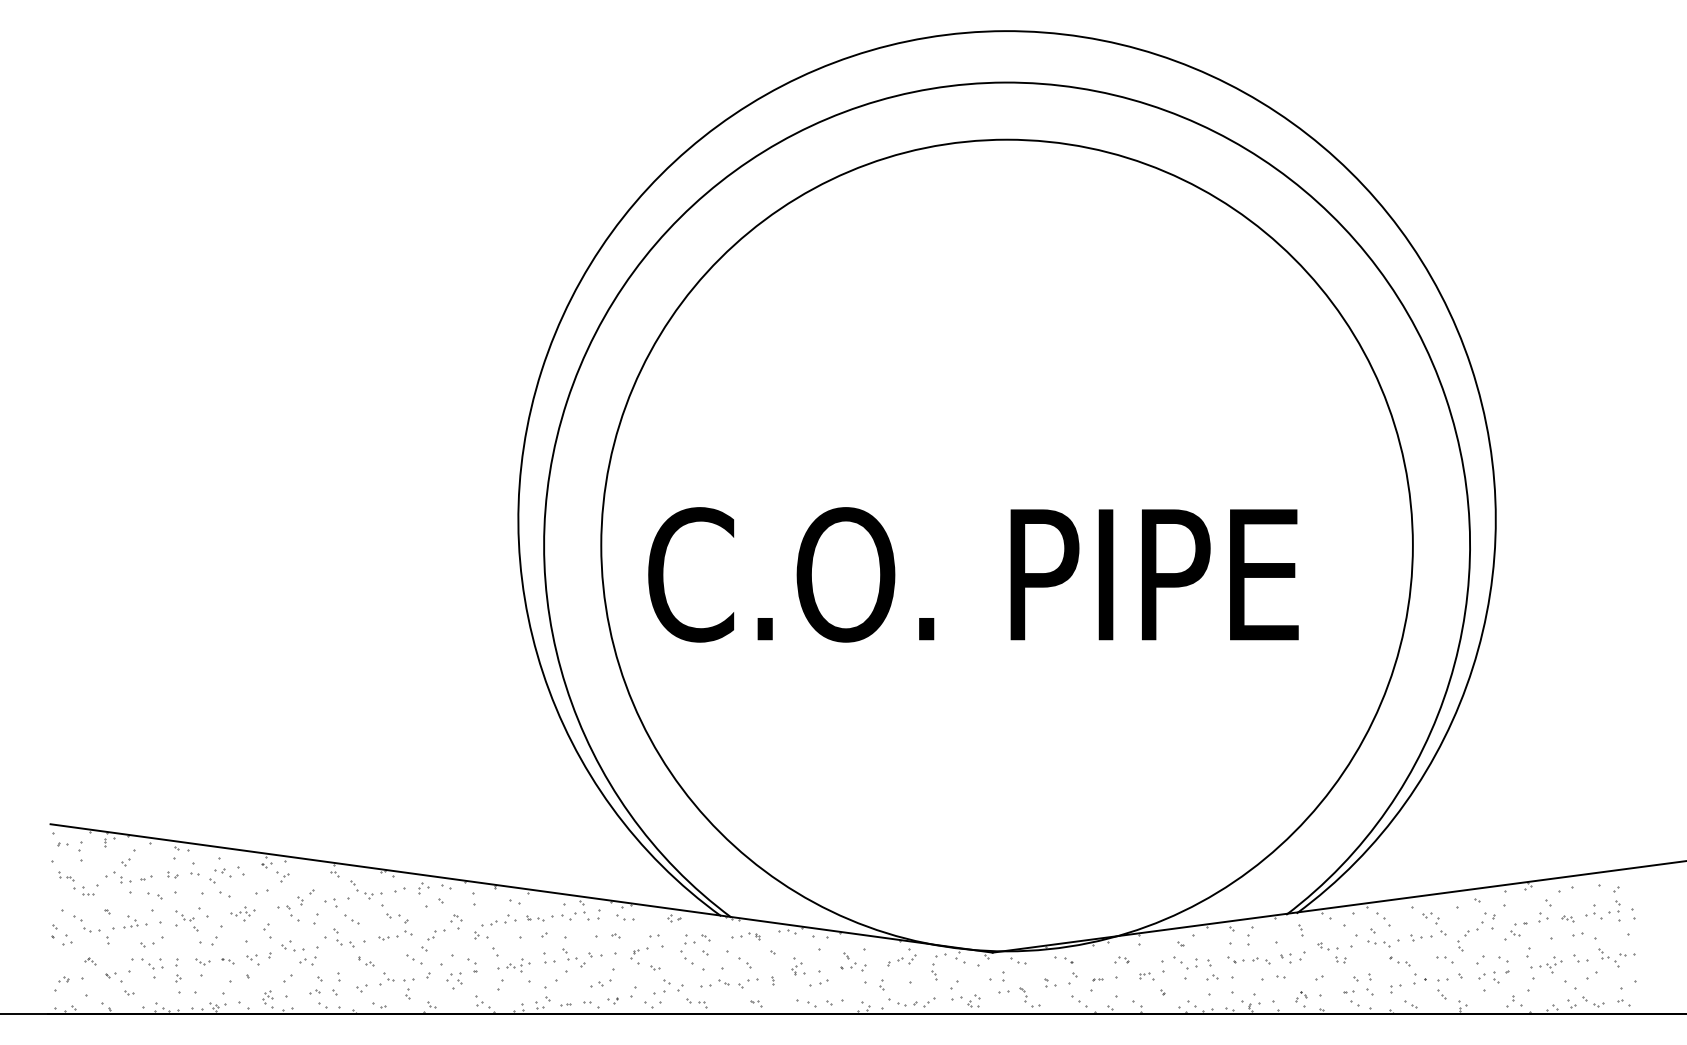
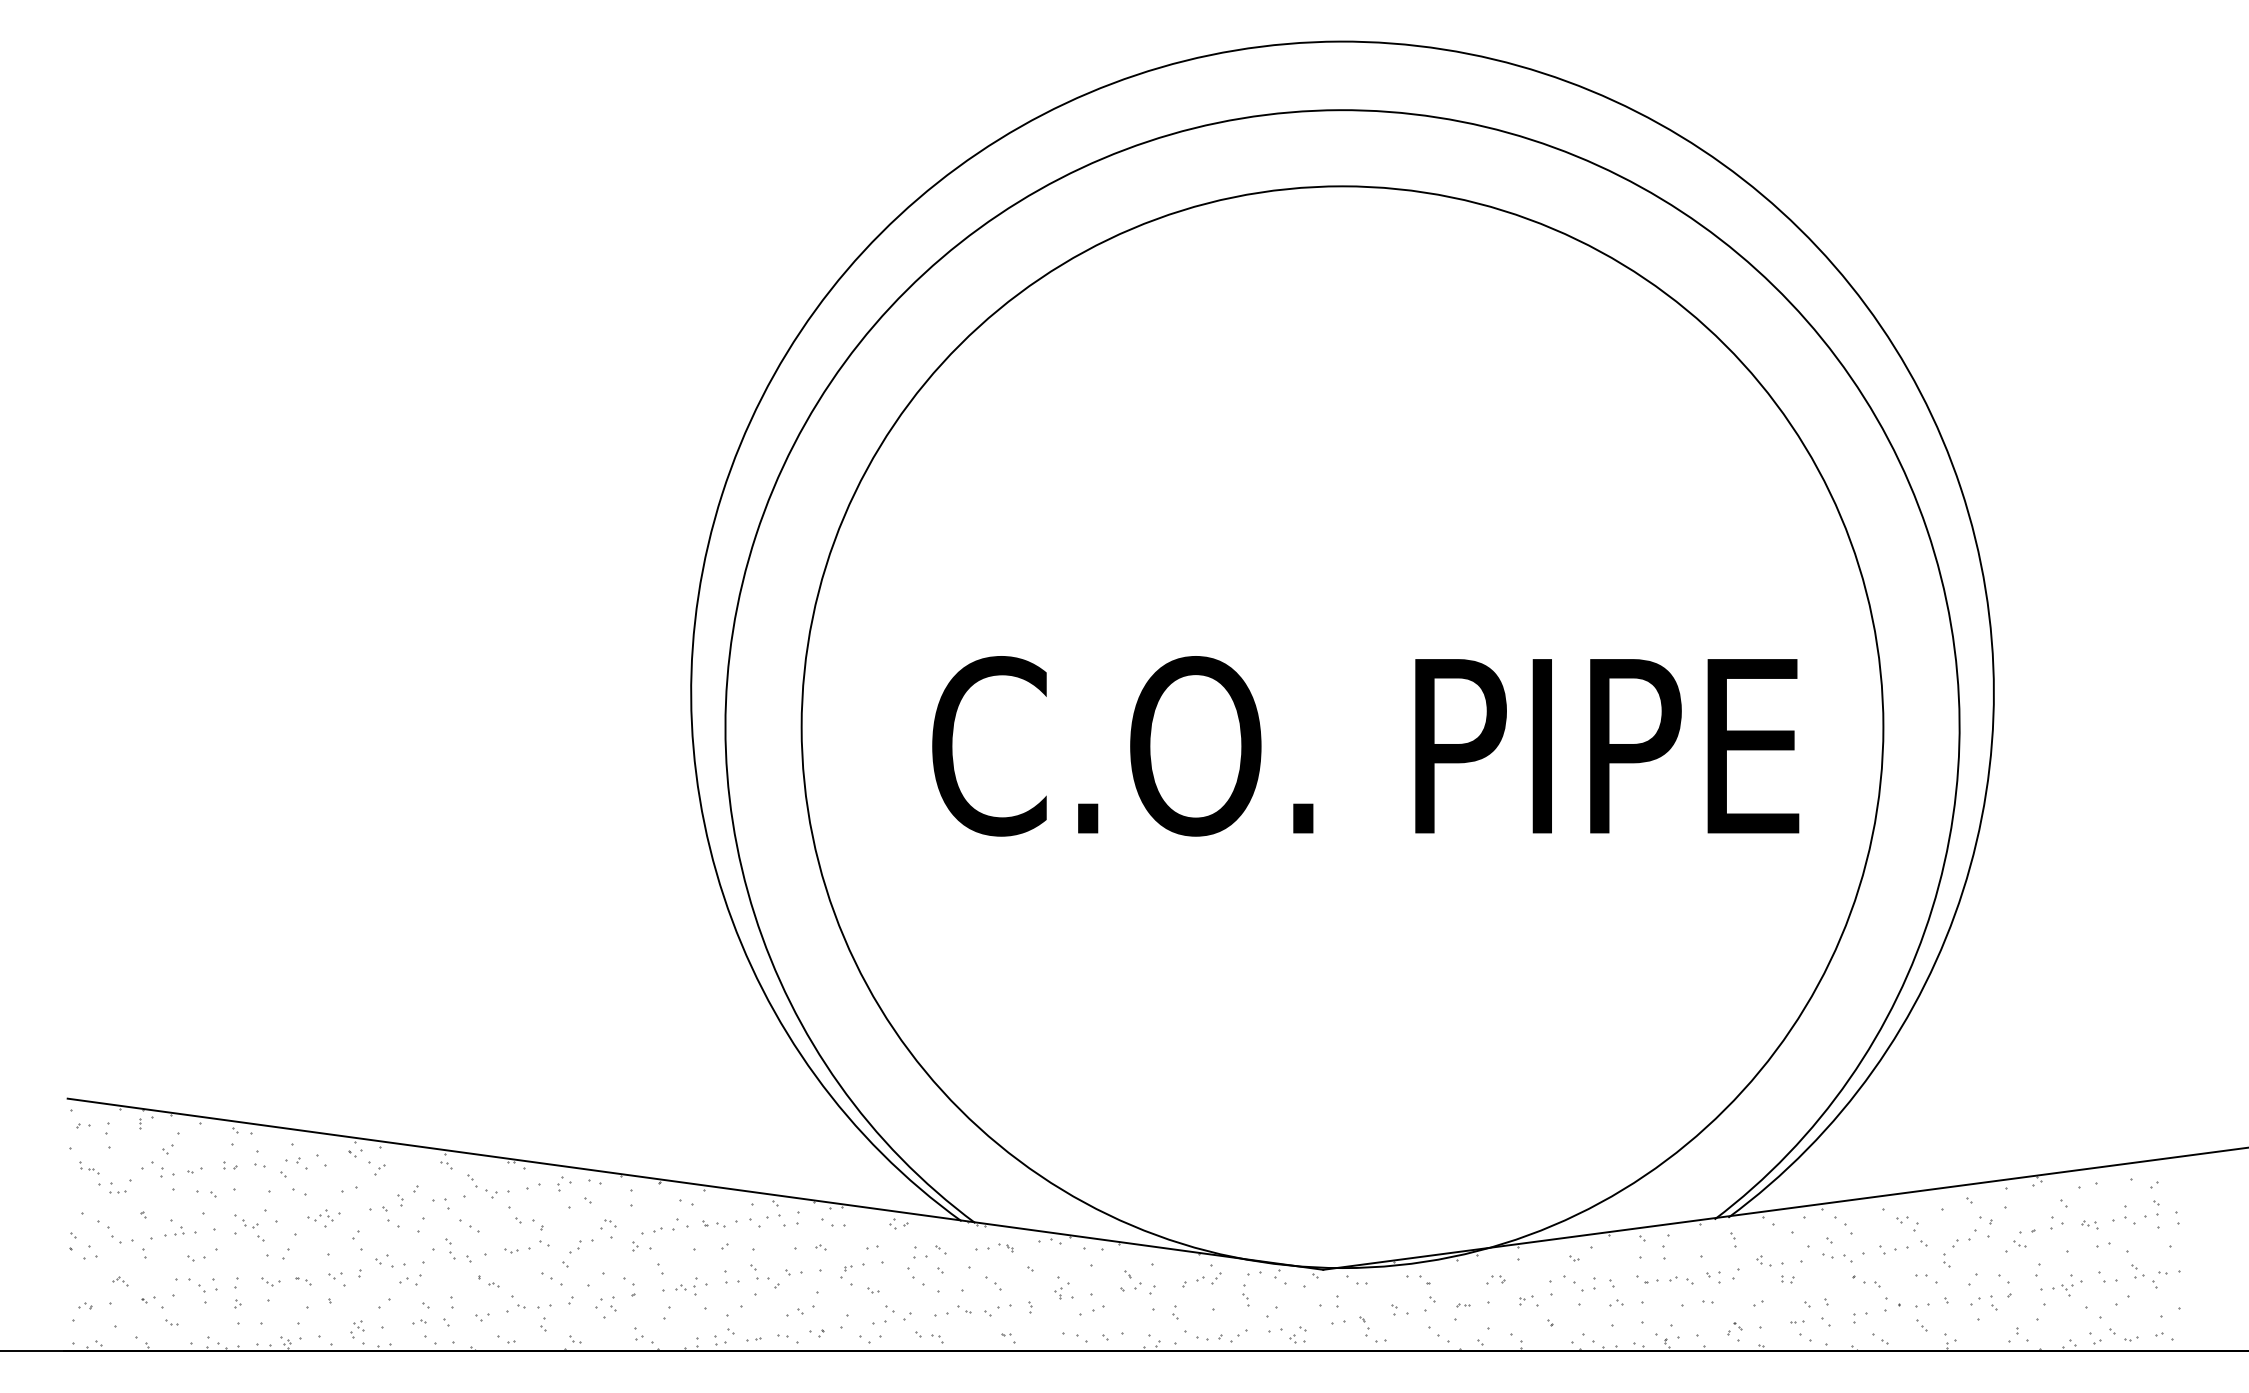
text: (973, 575) -> (1365, 746), moved

